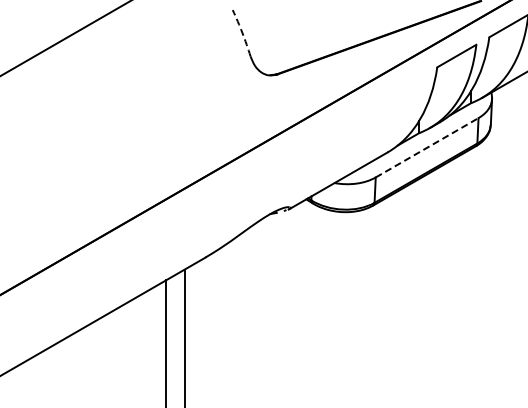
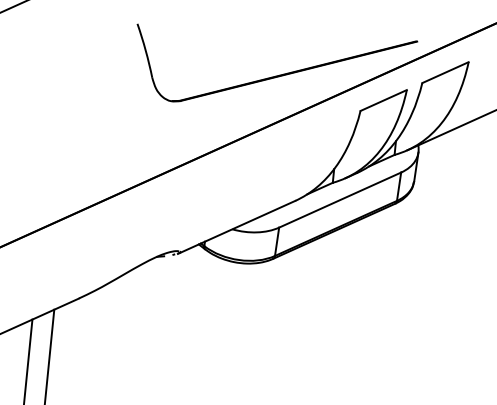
arc: (242, 32) -> (145, 50), dashed -> solid
line: (427, 147) -> (340, 199), dashed -> solid

